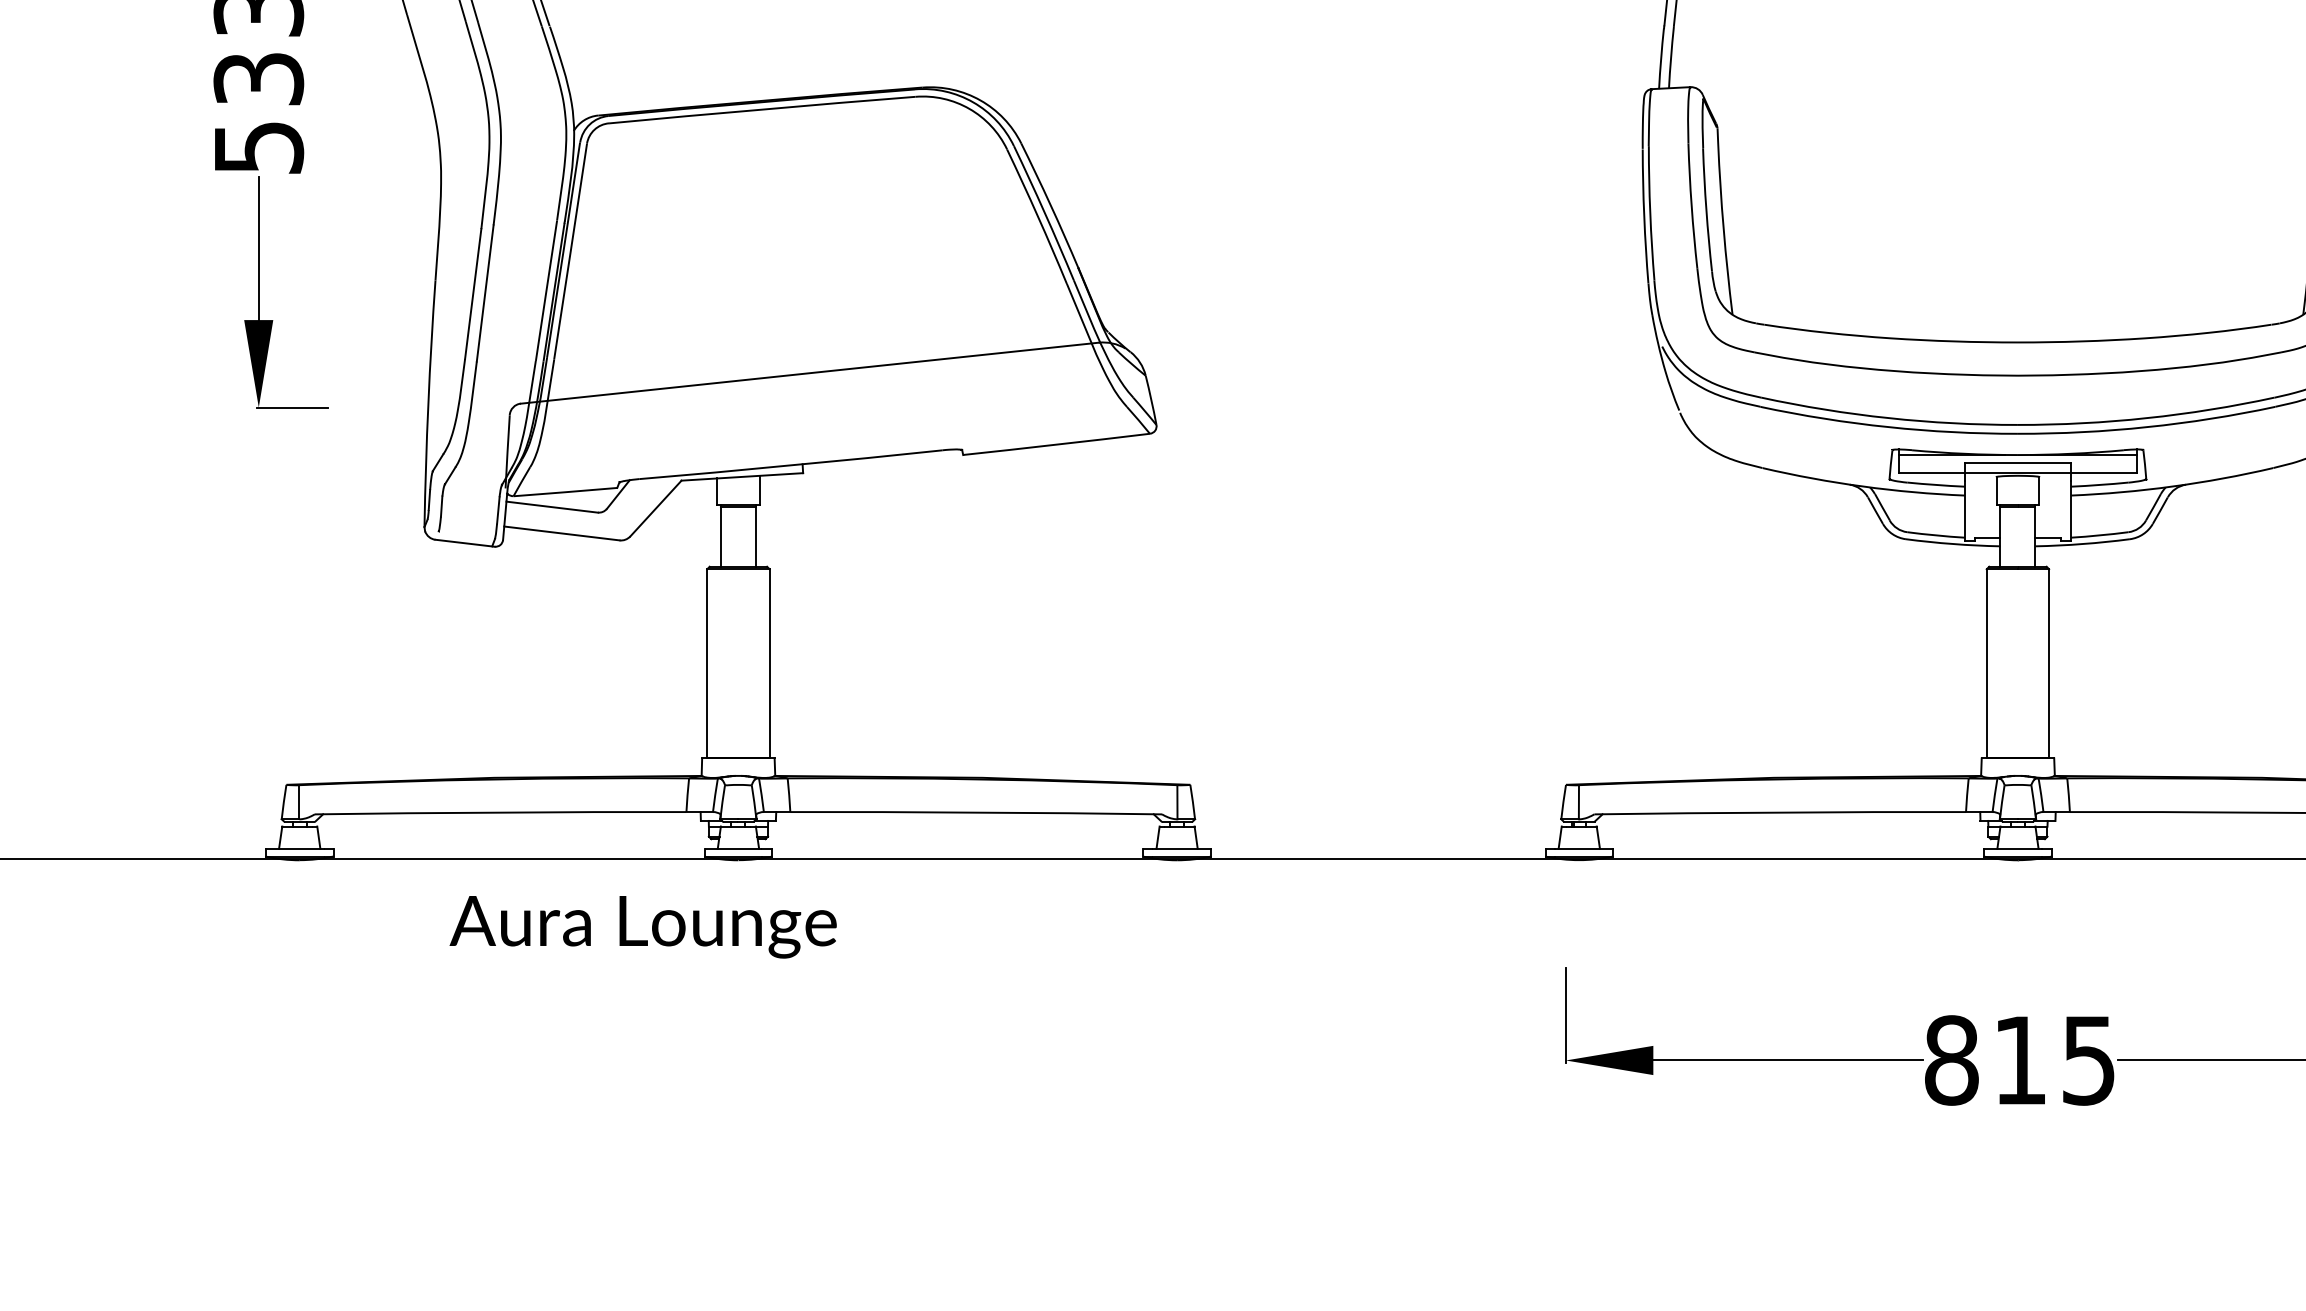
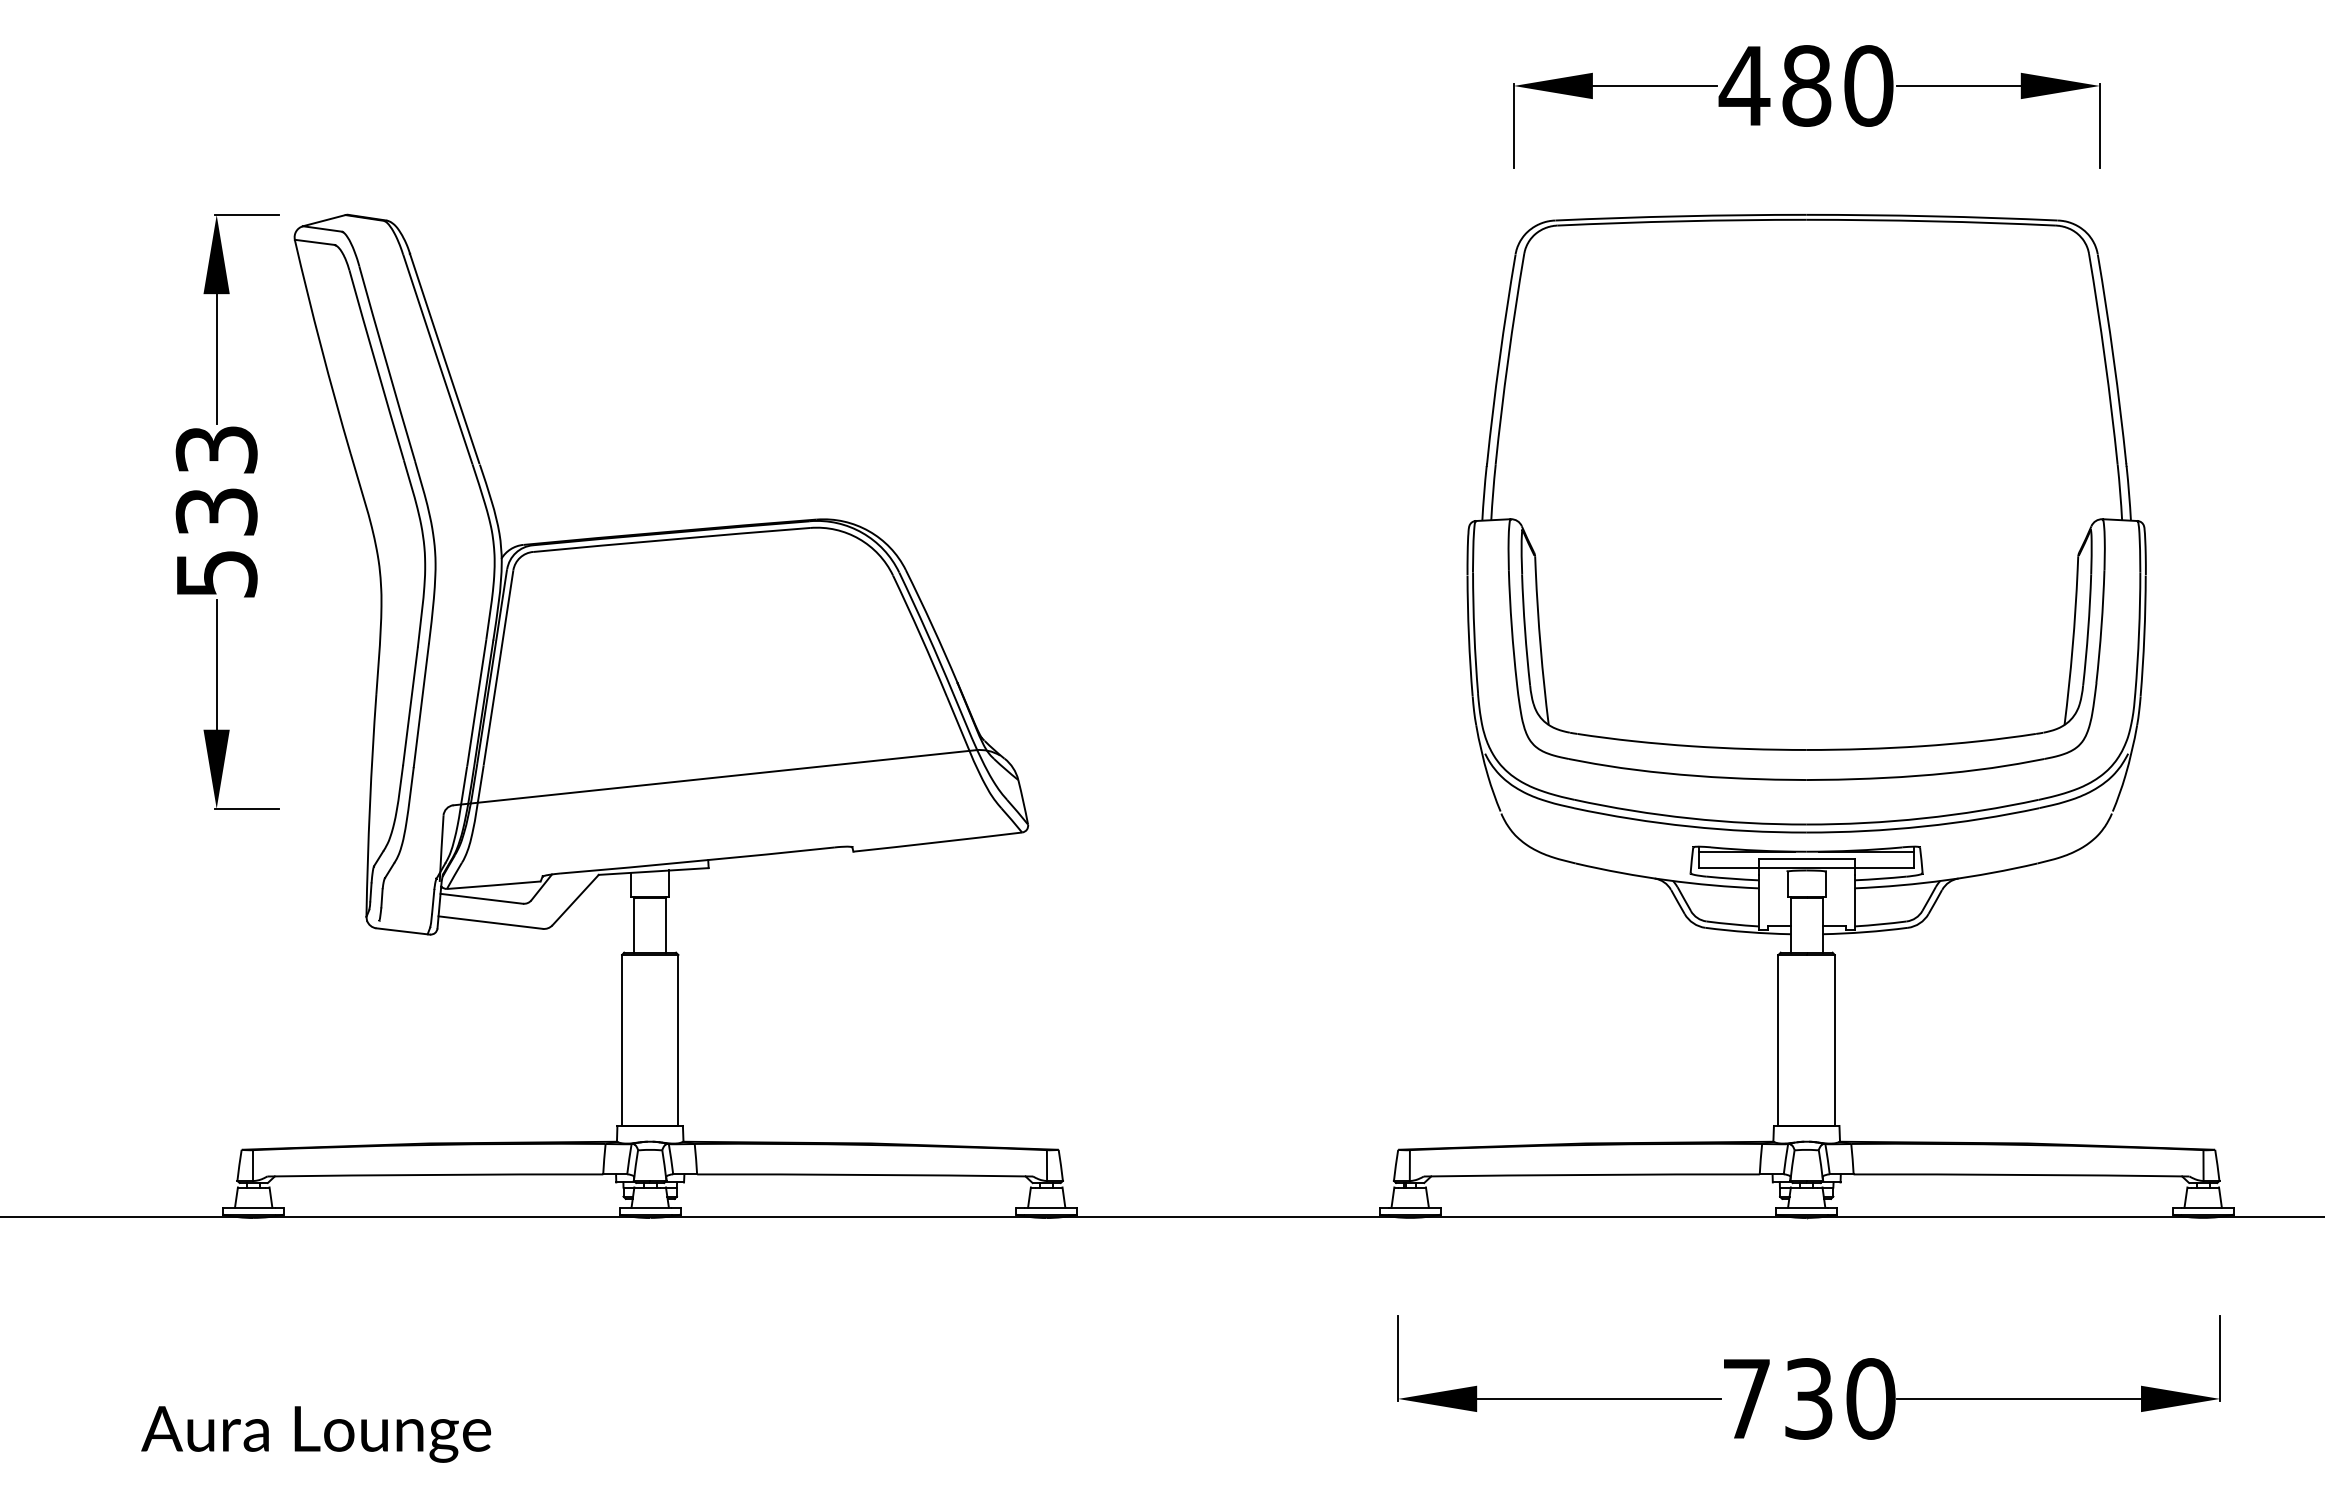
text: (643, 927) -> (316, 1434), moved
text: (2019, 1059) -> (1808, 1398), 815 -> 730

